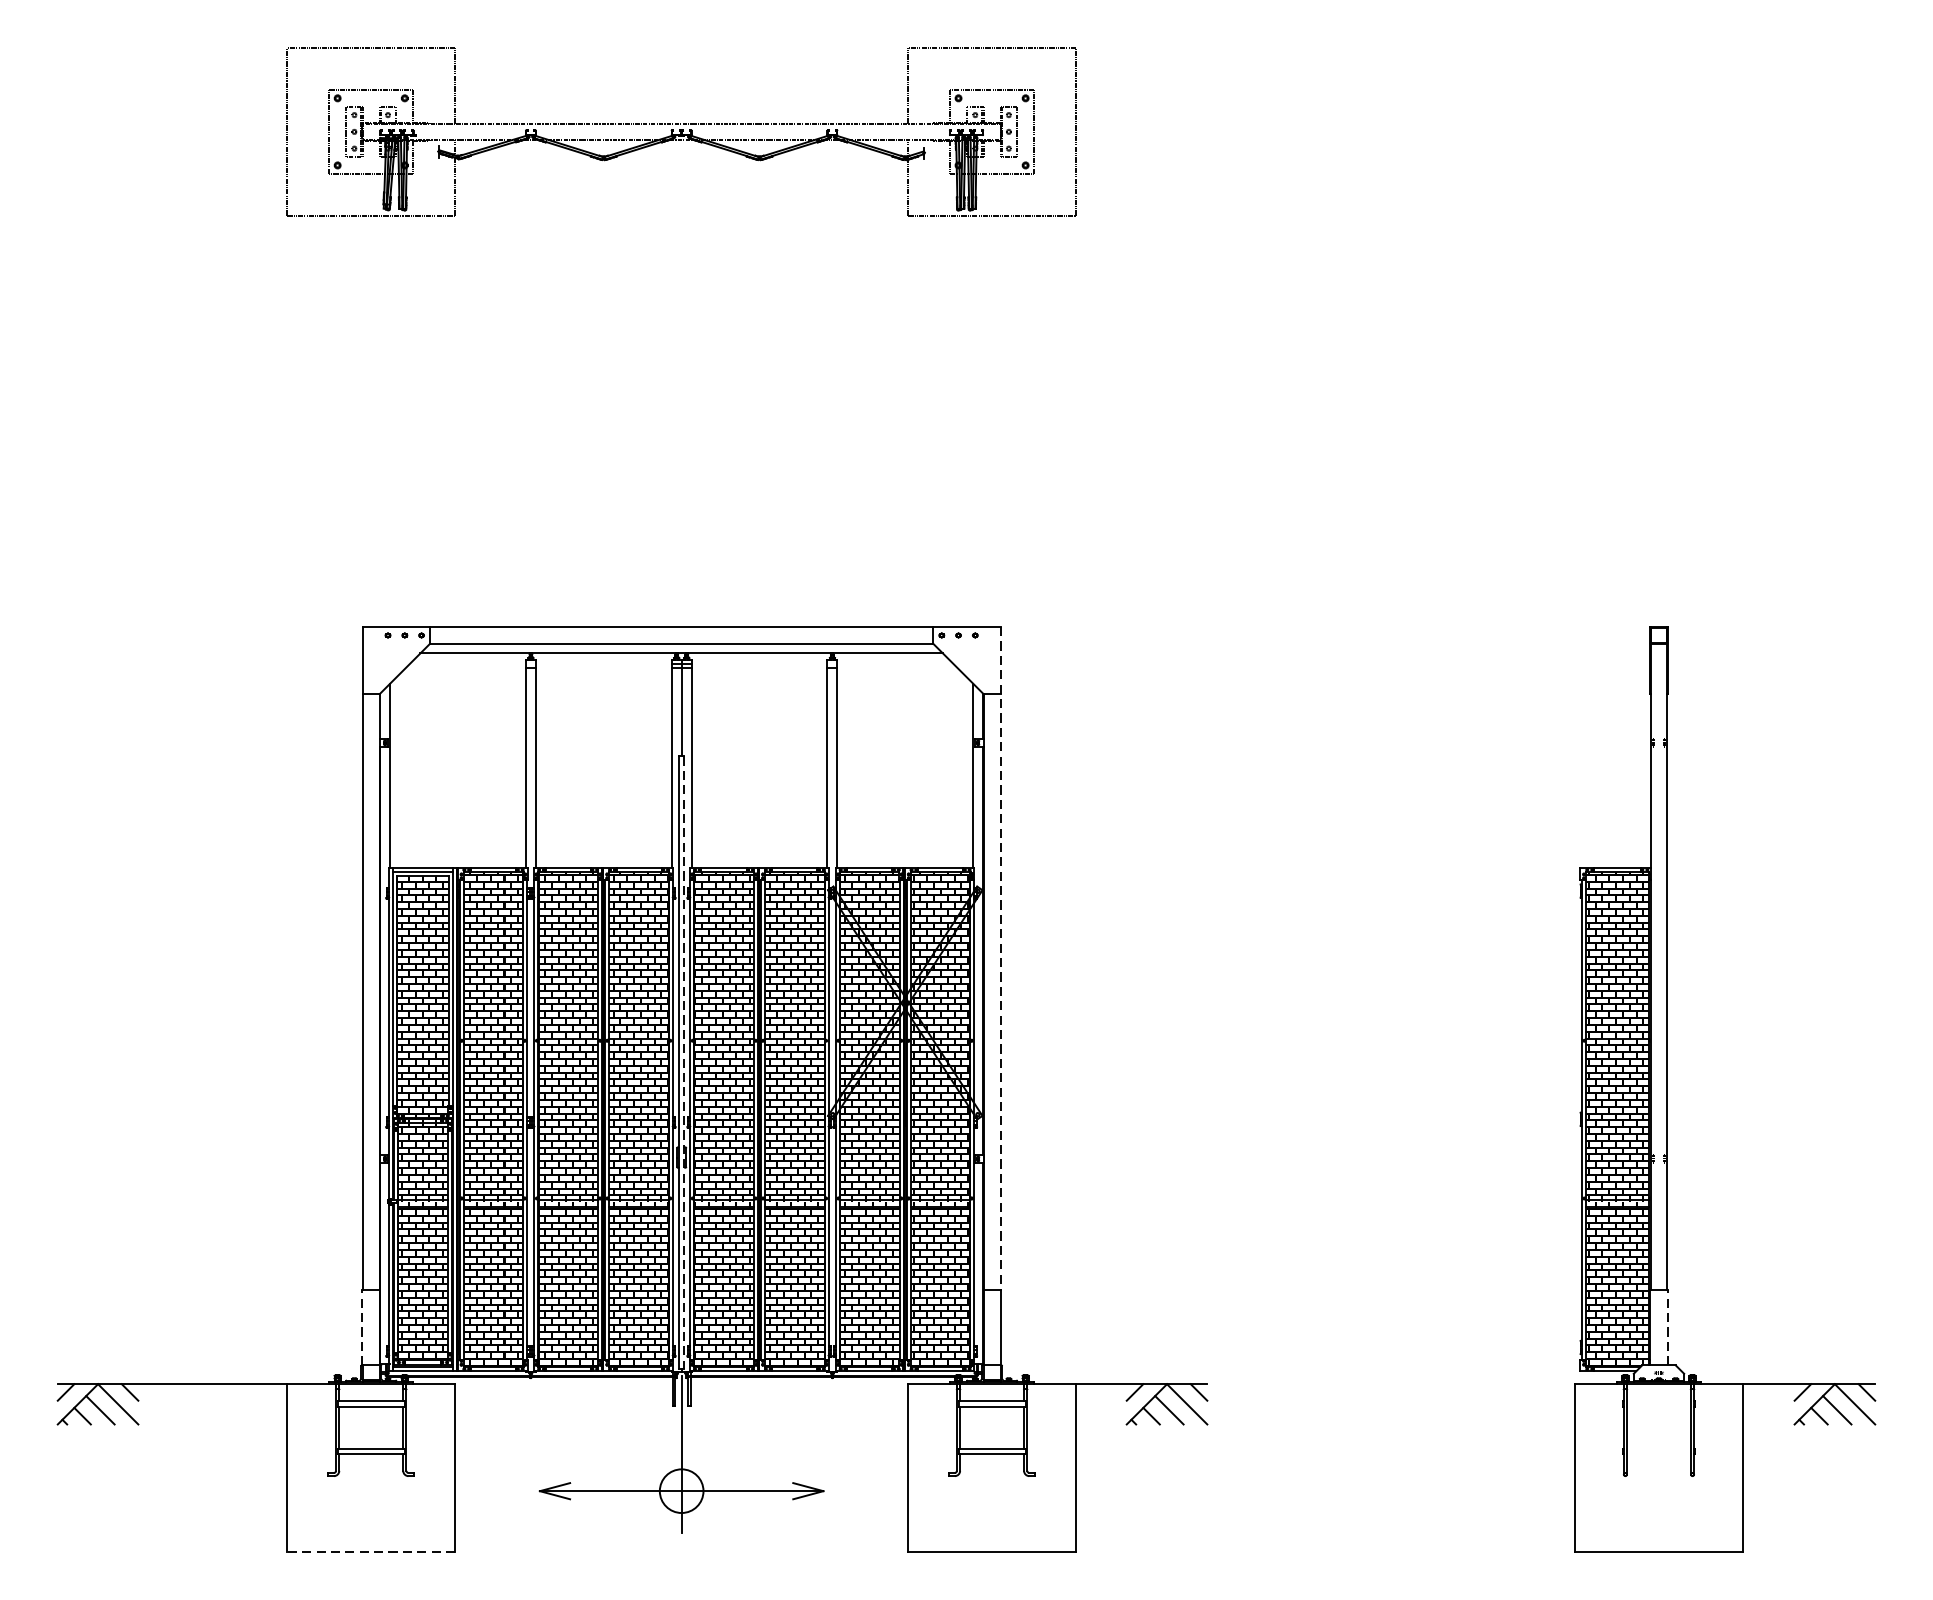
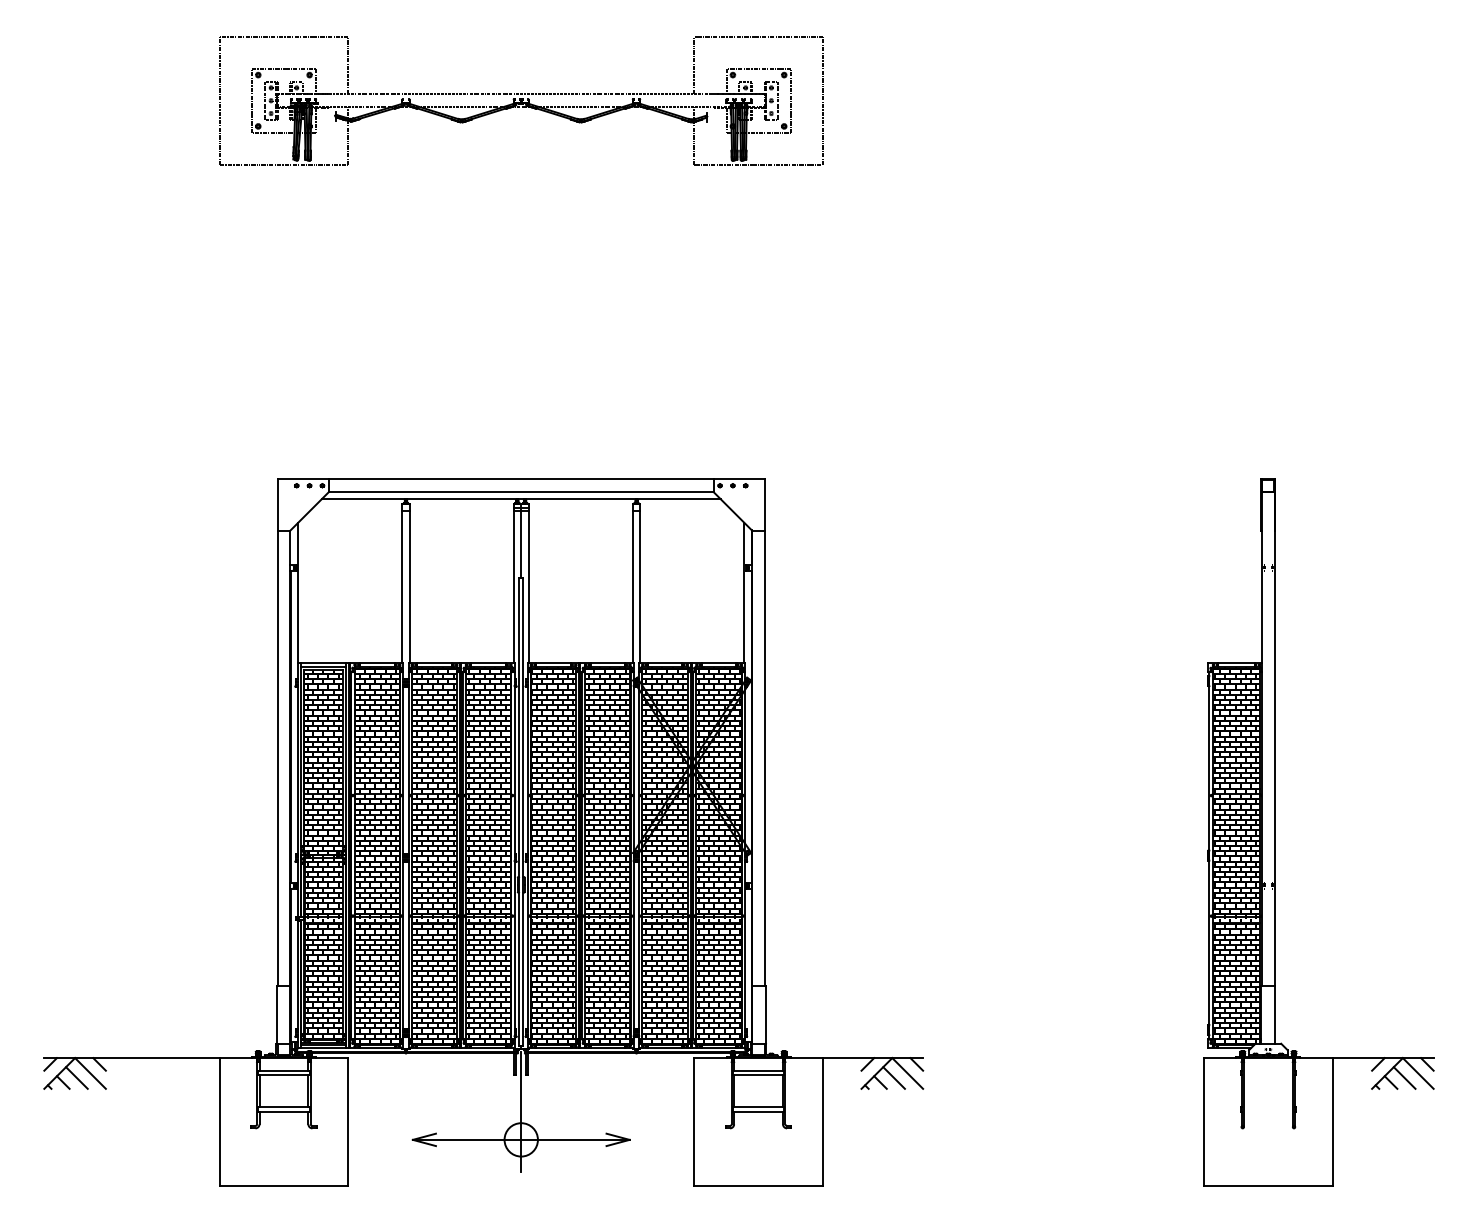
line: (999, 959) -> (764, 733), dashed -> solid
line: (684, 1062) -> (523, 812), dashed -> solid
line: (361, 1327) -> (276, 1014), dashed -> solid
line: (1668, 1327) -> (1275, 1014), dashed -> solid
line: (370, 1552) -> (283, 1186), dashed -> solid

